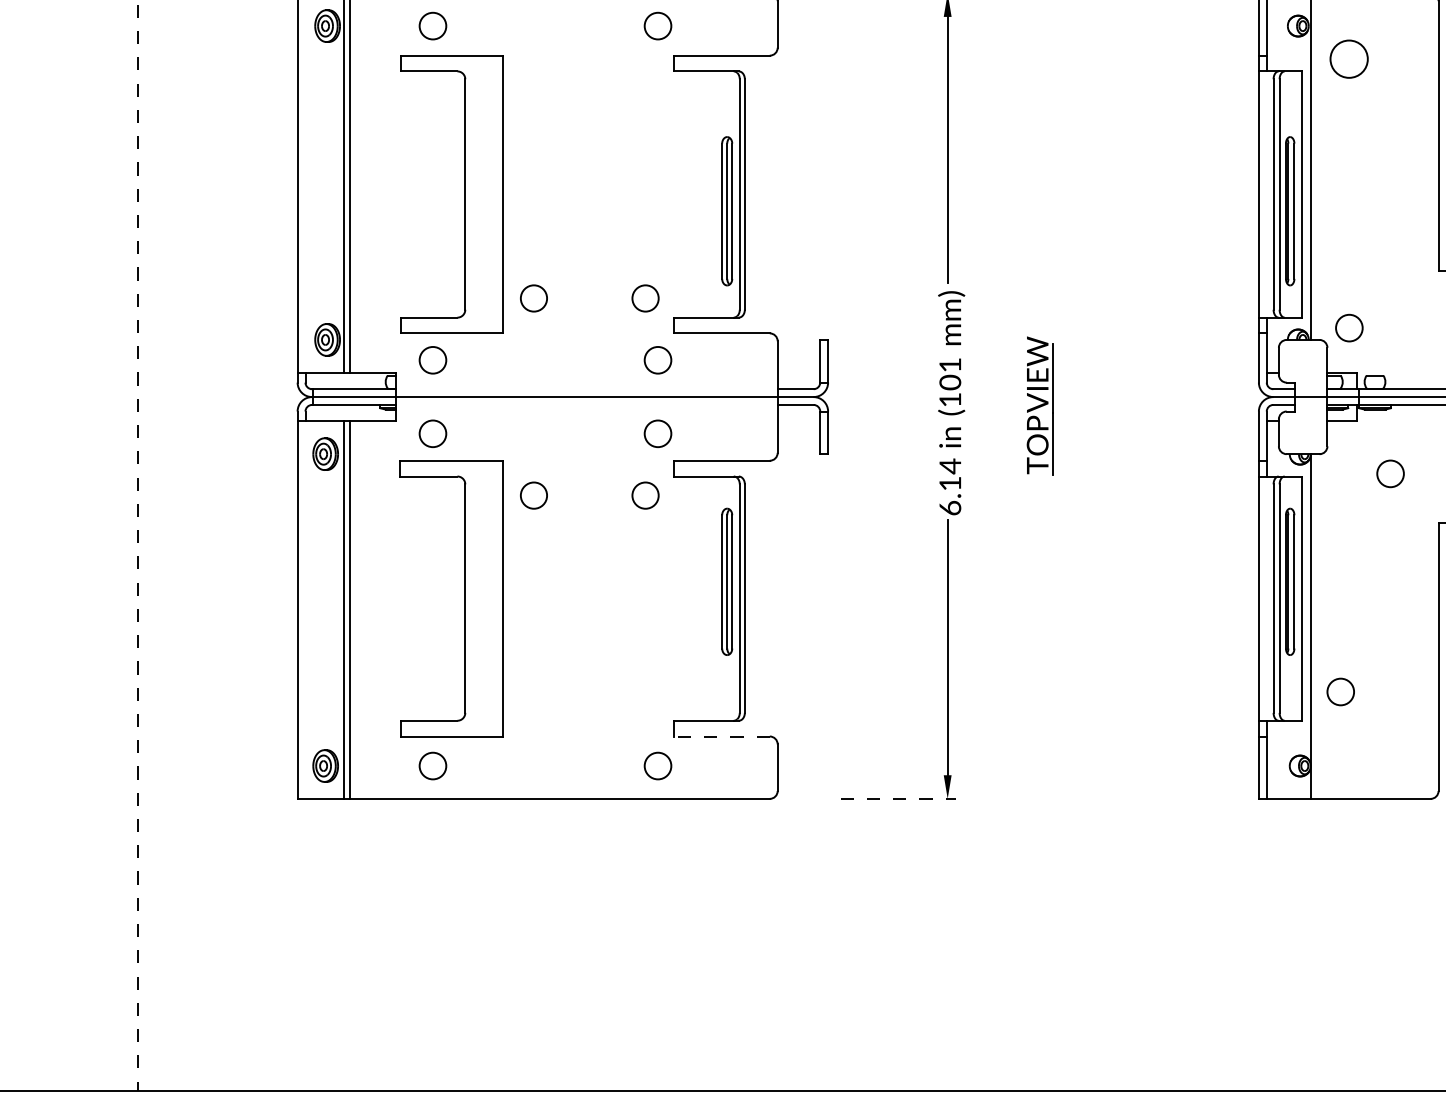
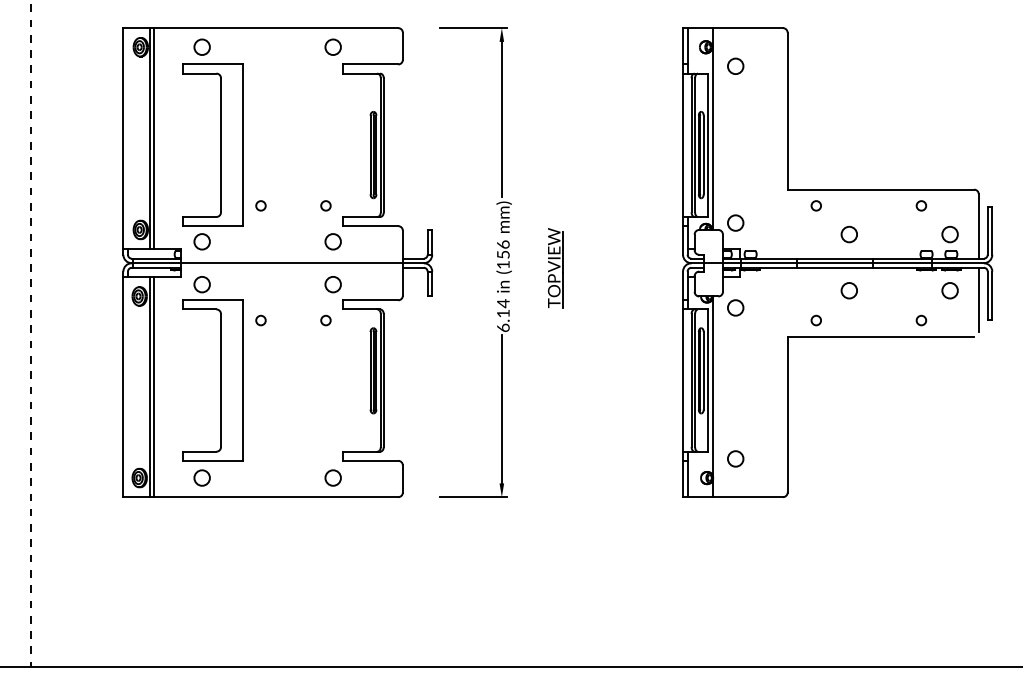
circle: (1348, 57) -> (735, 65), size x0.71
circle: (533, 297) -> (260, 205), size x0.62
circle: (644, 297) -> (325, 205), size x0.62
text: (950, 373) -> (503, 249), (101 -> (156
circle: (1390, 473) -> (735, 307), moved
circle: (533, 495) -> (260, 320), size x0.62
circle: (644, 495) -> (325, 320), size x0.62
circle: (1340, 691) -> (735, 458), moved
line: (722, 735) -> (370, 460), dashed -> solid
line: (898, 799) -> (473, 497), dashed -> solid

